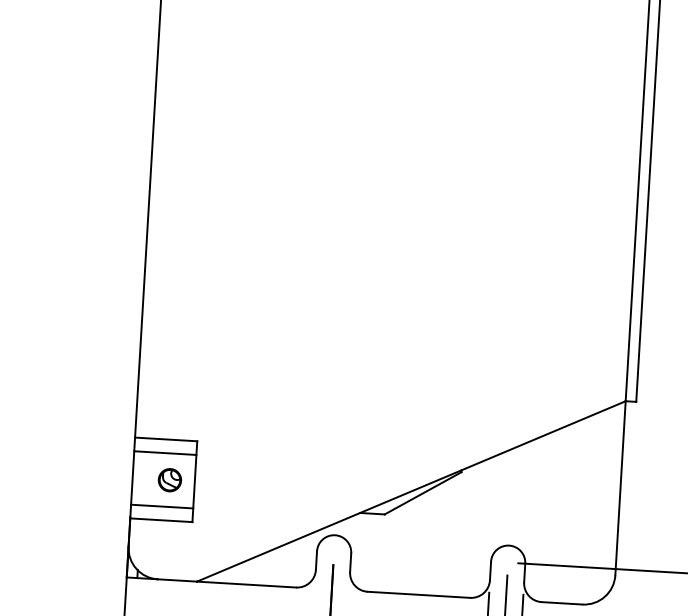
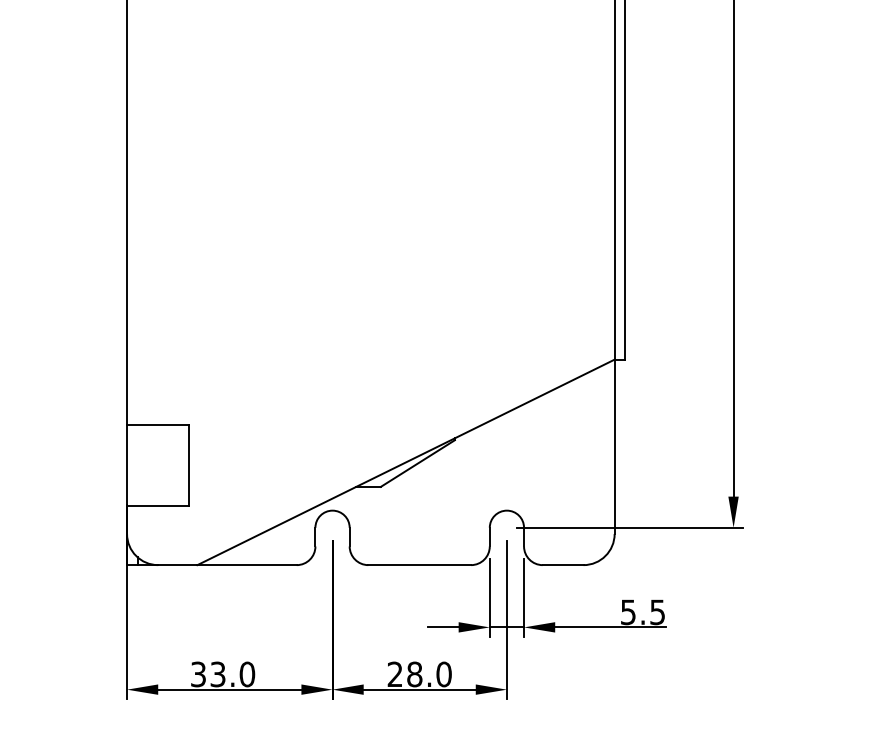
line: (165, 452) -> (158, 438), removed
part: (170, 480) -> (164, 465), removed
line: (162, 506) -> (158, 492), removed

